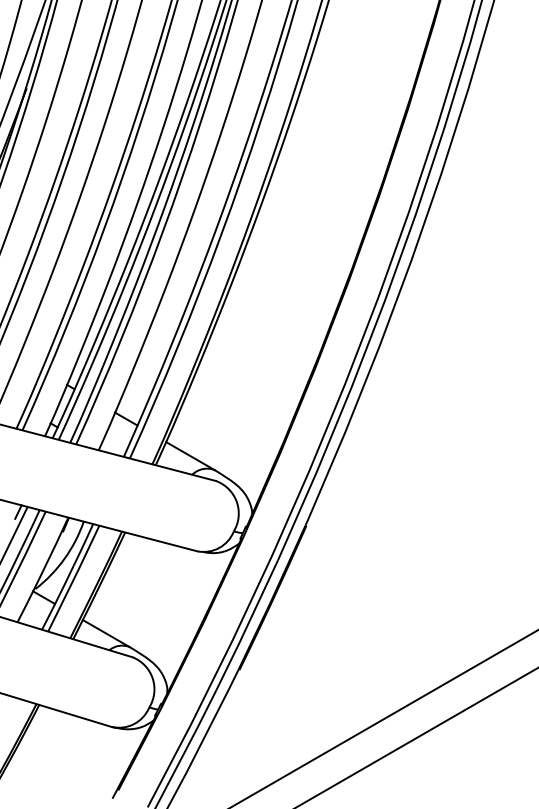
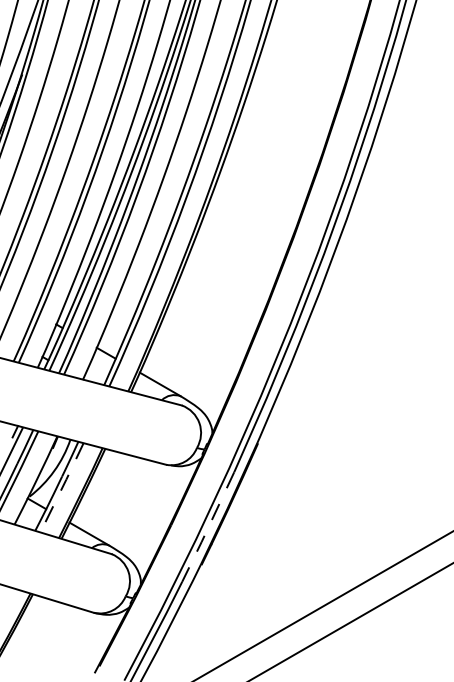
line: (74, 578) -> (62, 487), solid -> dashed
line: (247, 625) -> (208, 527), solid -> dashed

